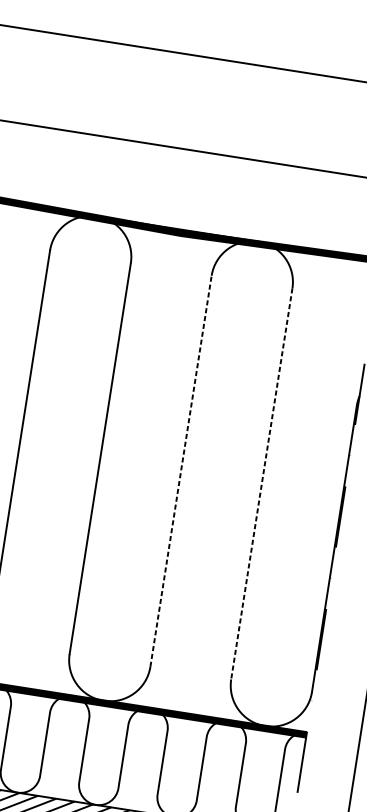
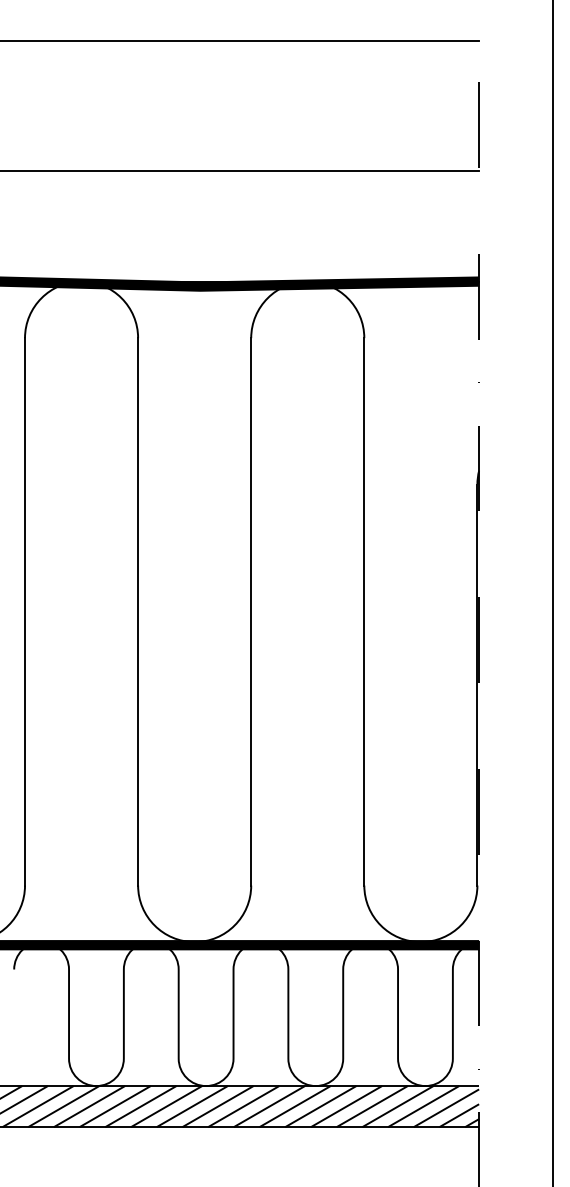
line: (181, 471) -> (251, 611), dashed -> solid
line: (262, 483) -> (364, 611), dashed -> solid

